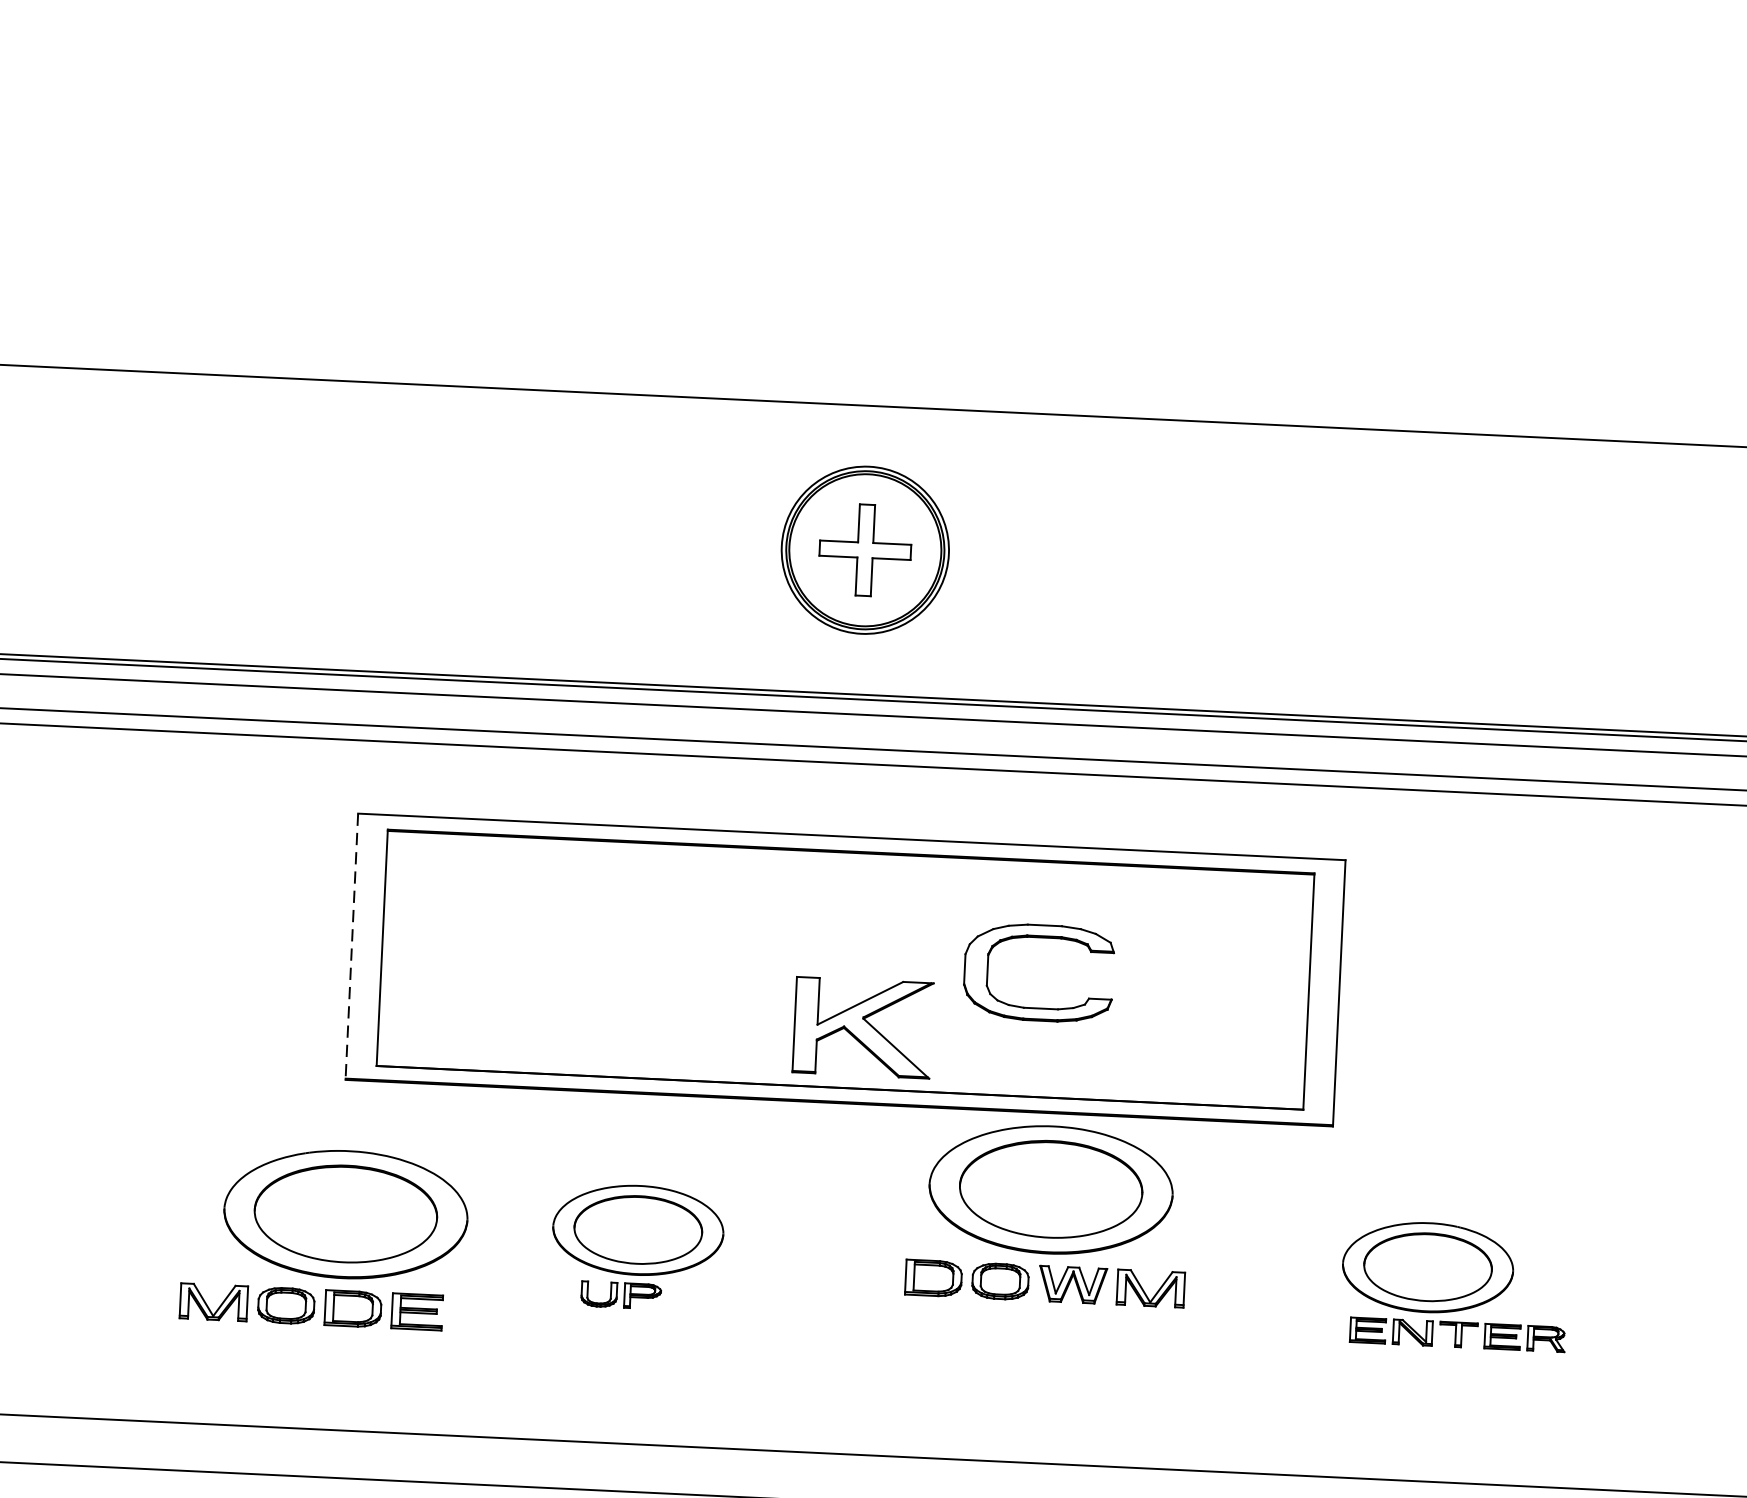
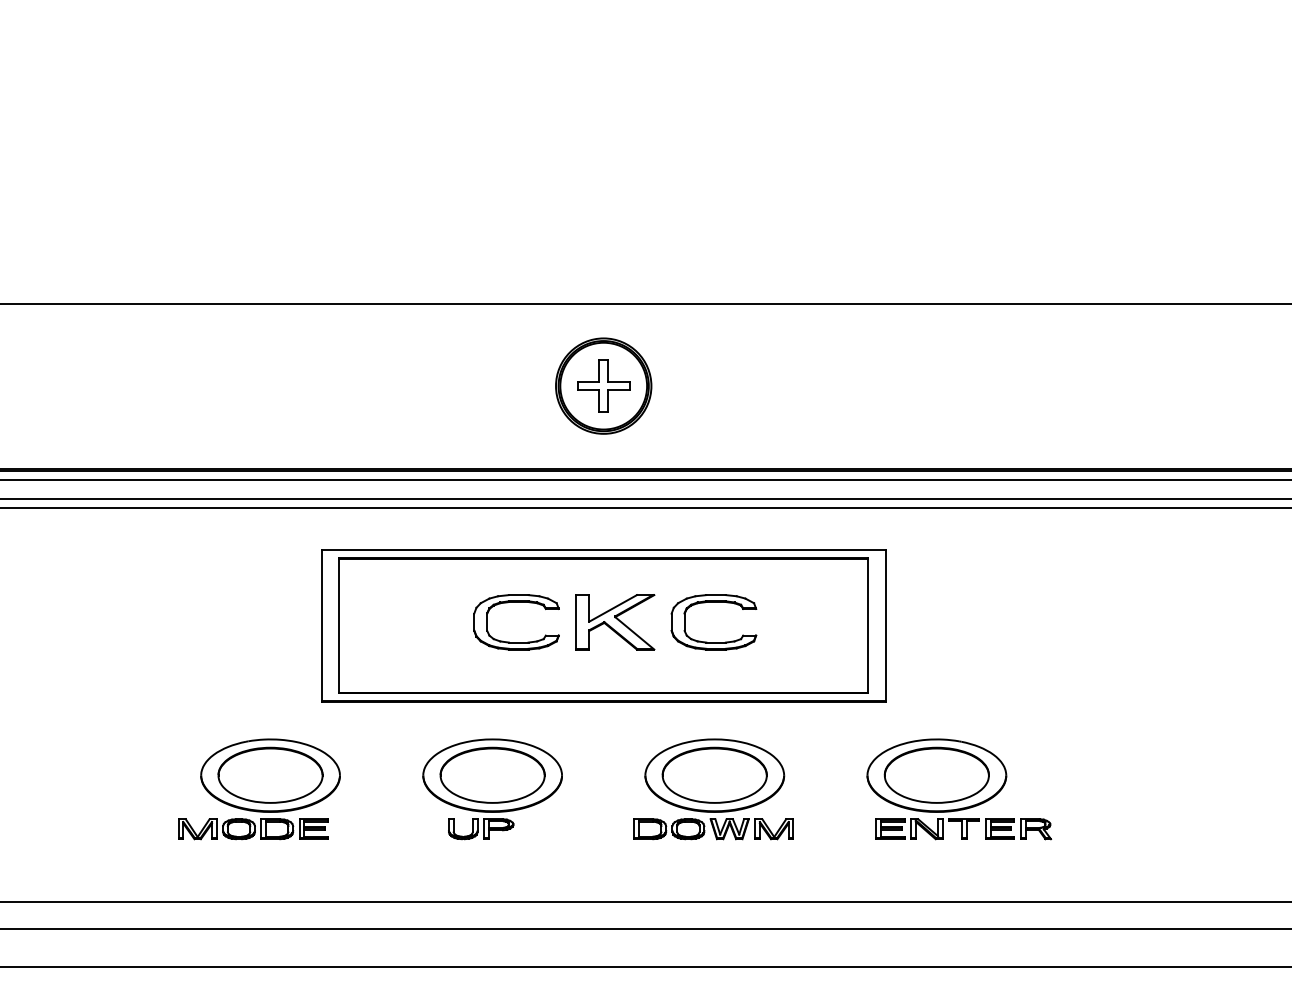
part: (694, 921) -> (516, 602), added
line: (351, 947) -> (321, 626), dashed -> solid
part: (863, 1028) -> (615, 622), moved
part: (1047, 1214) -> (713, 789), moved
part: (325, 1237) -> (259, 789), moved
part: (637, 1247) -> (492, 789), size x1.43
part: (1455, 1285) -> (959, 789), size x1.43

